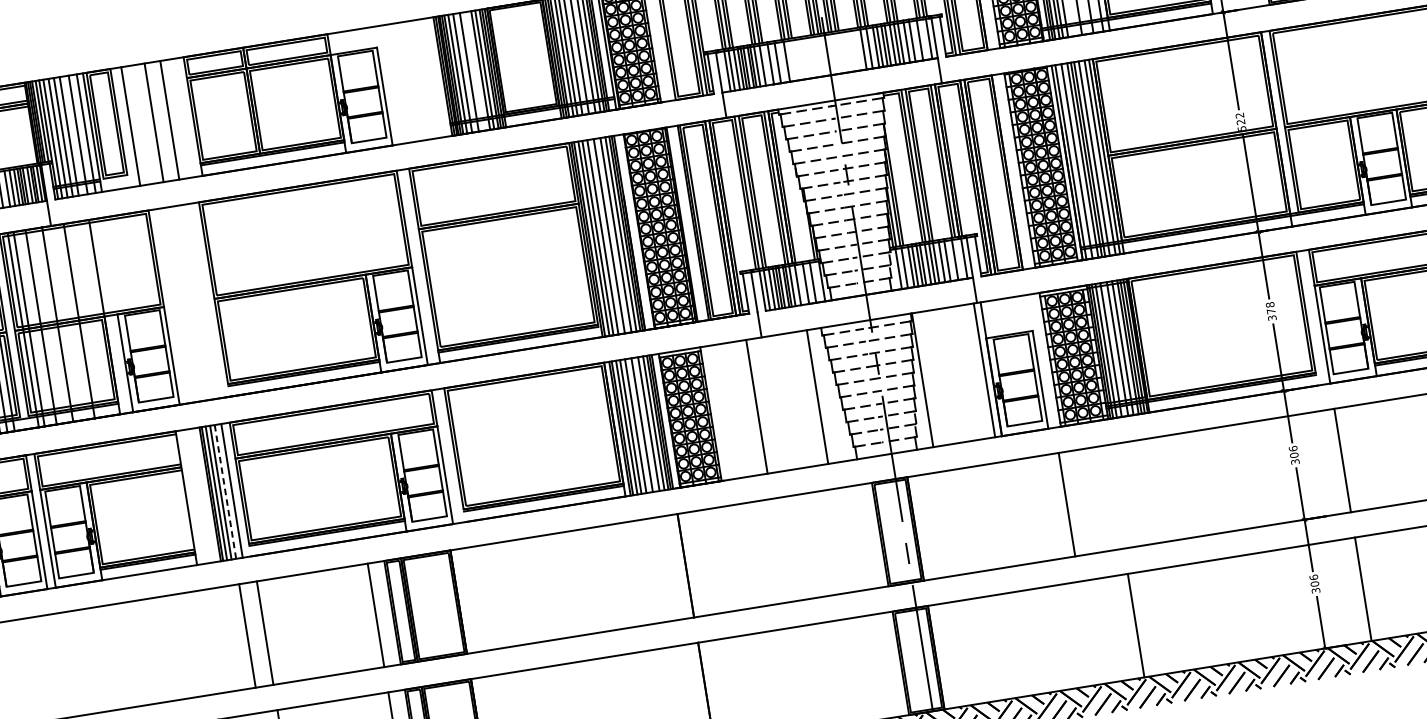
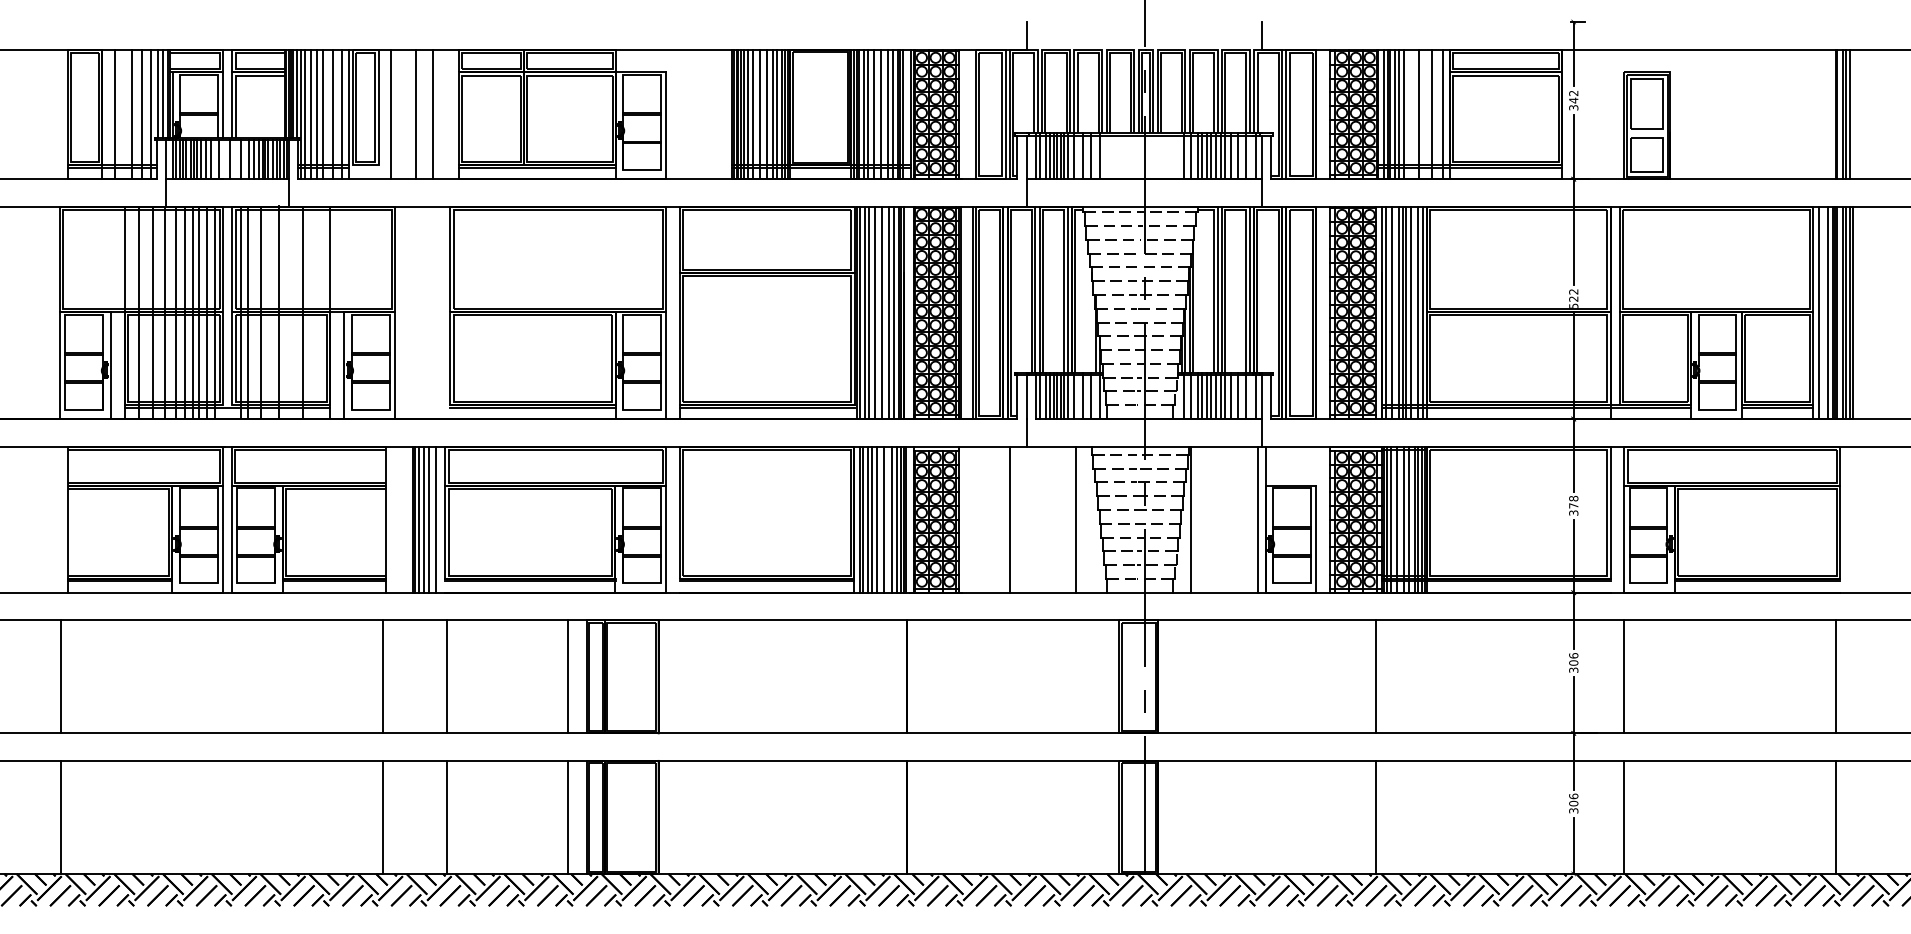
line: (475, 71) -> (767, 114), added
line: (225, 491) -> (429, 519), dashed -> solid
line: (1067, 504) -> (1376, 676), moved
line: (246, 635) -> (382, 676), moved

